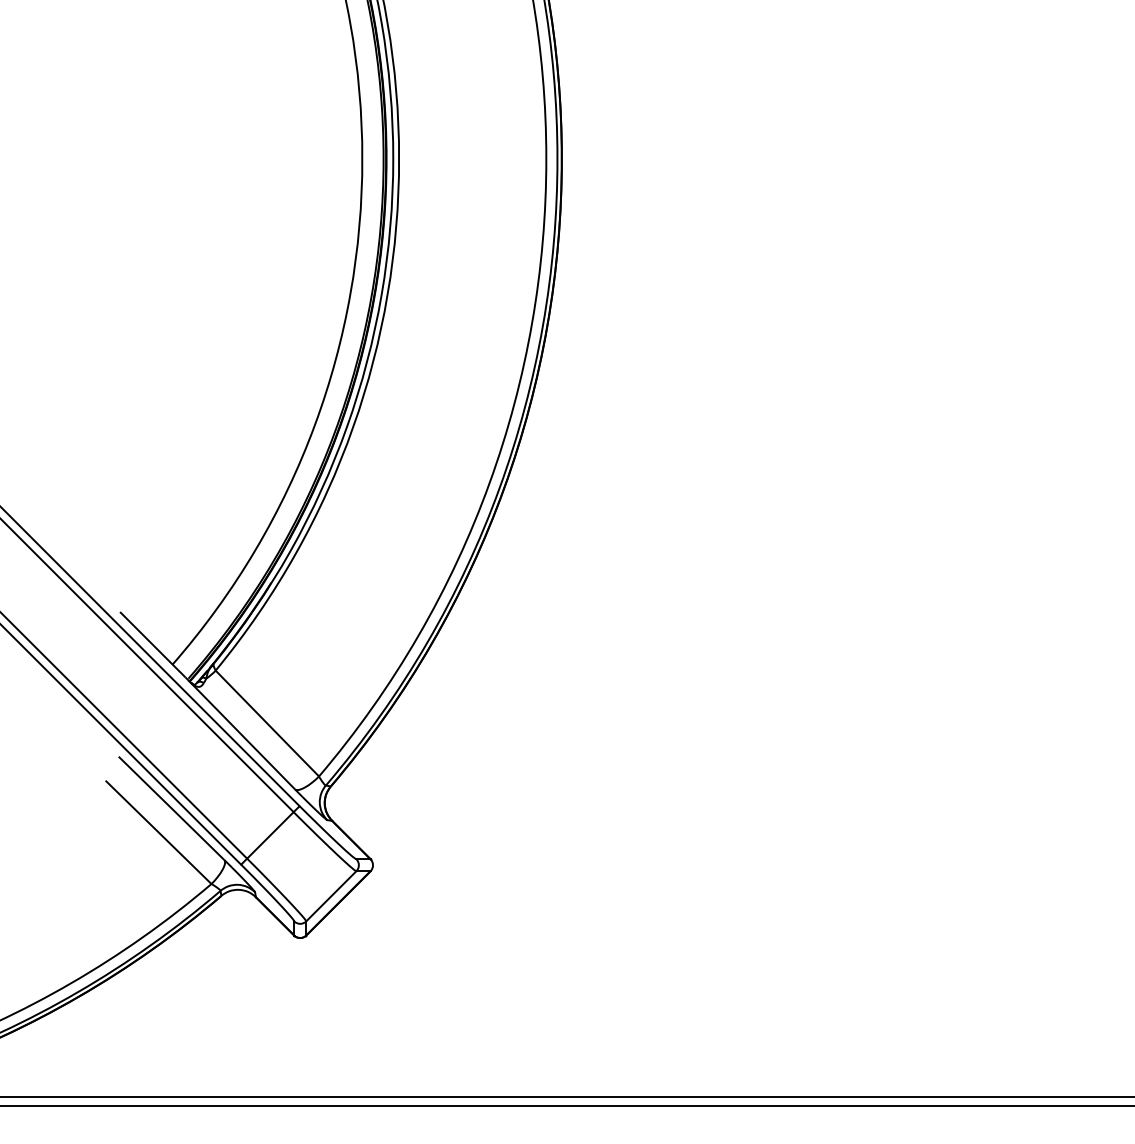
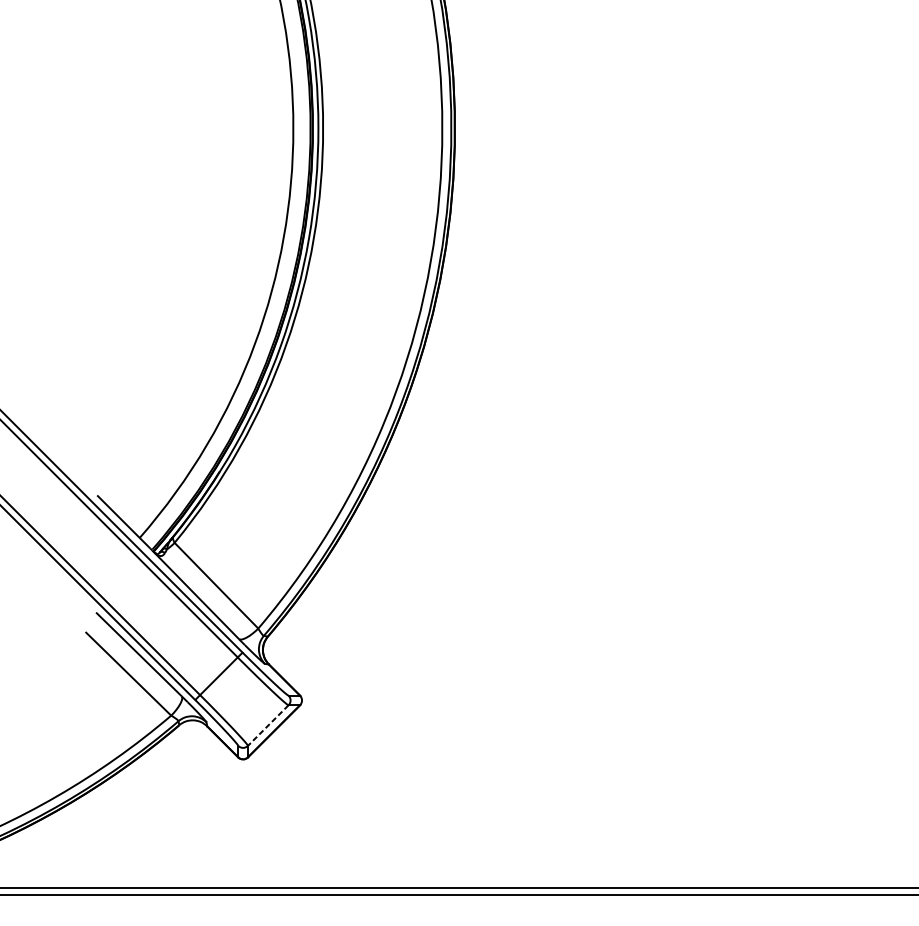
line: (330, 896) -> (267, 725), solid -> dashed

